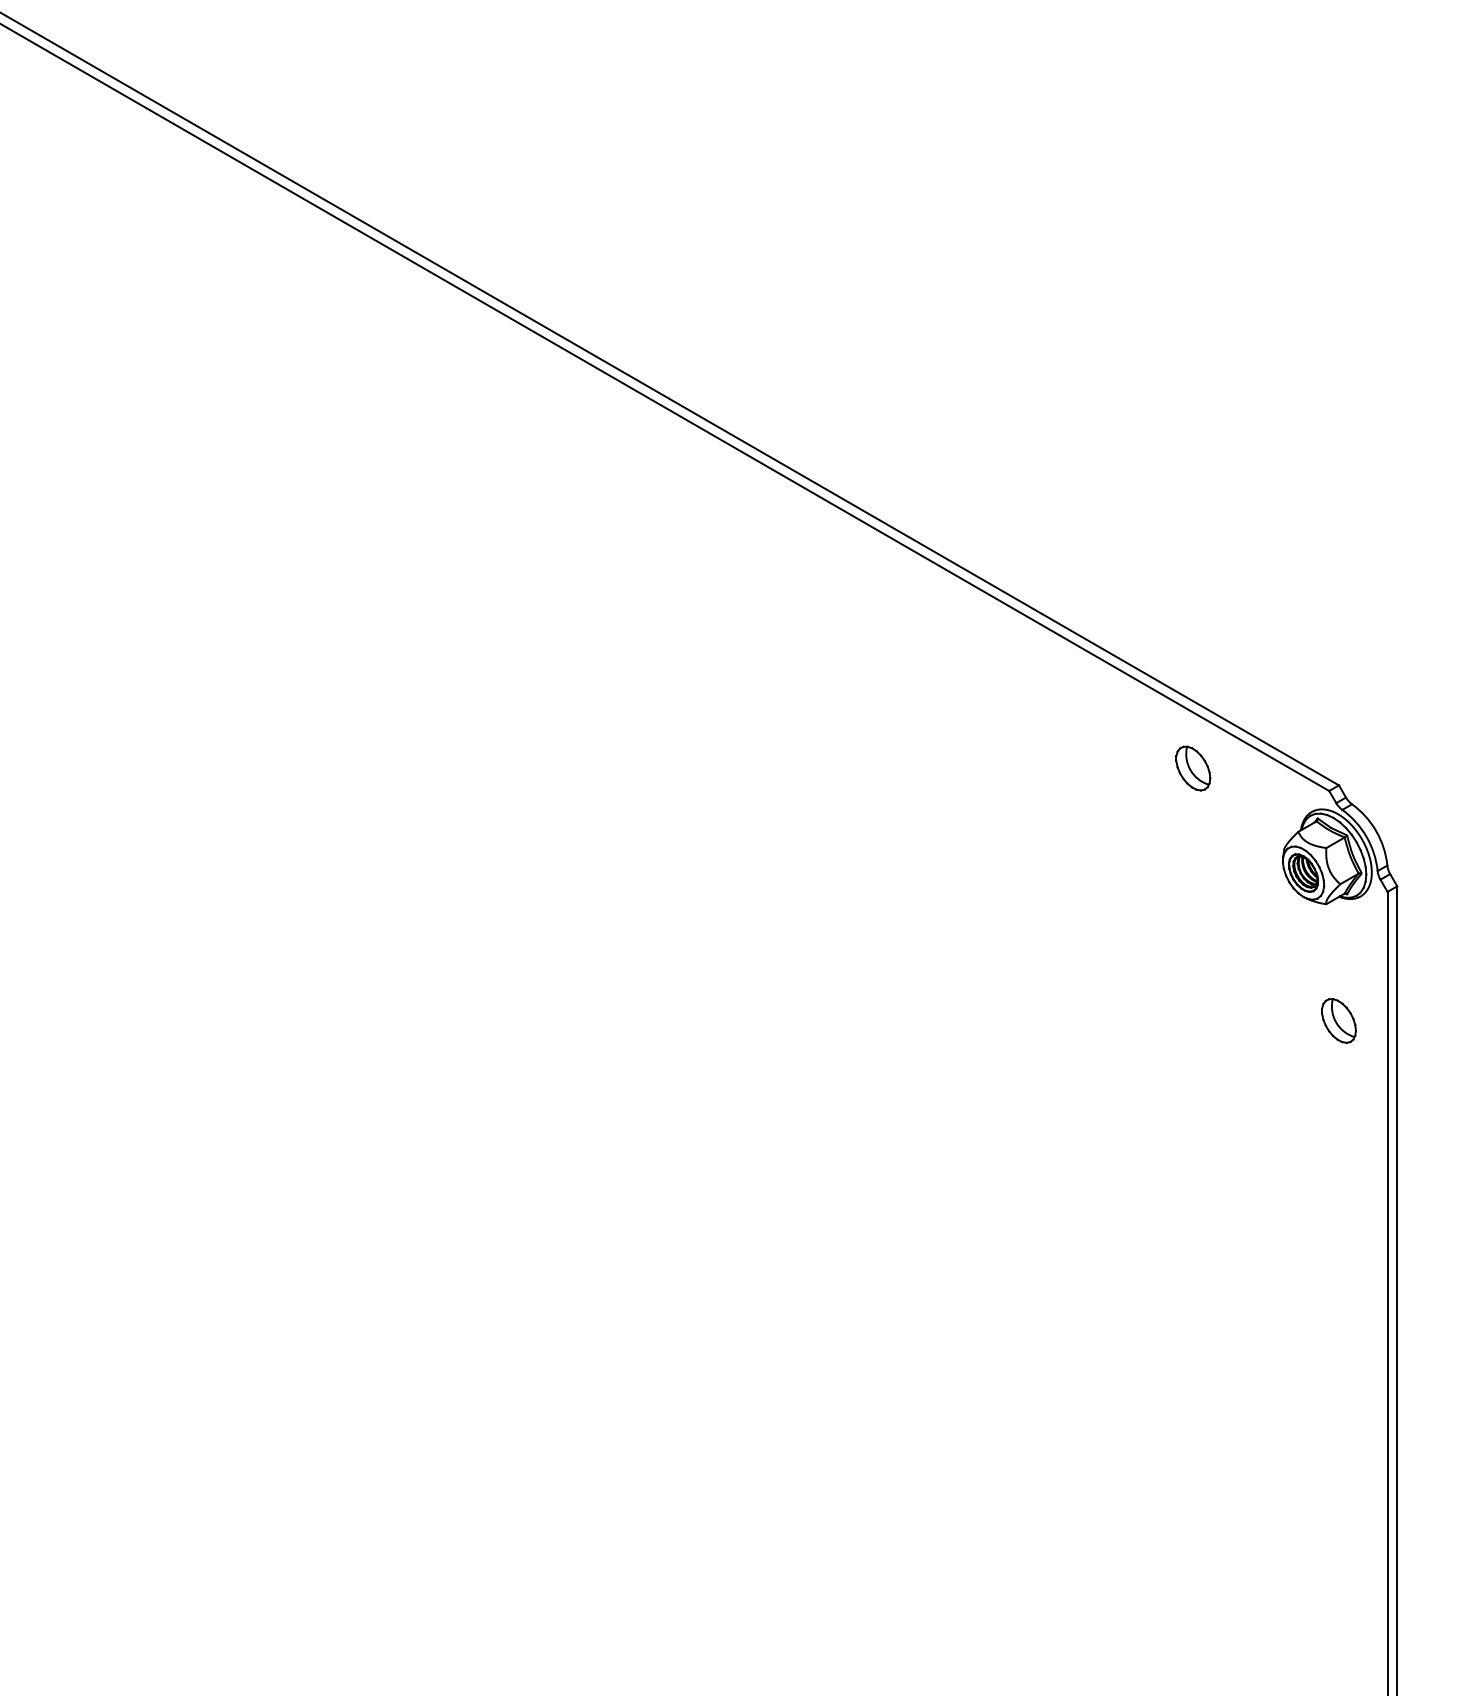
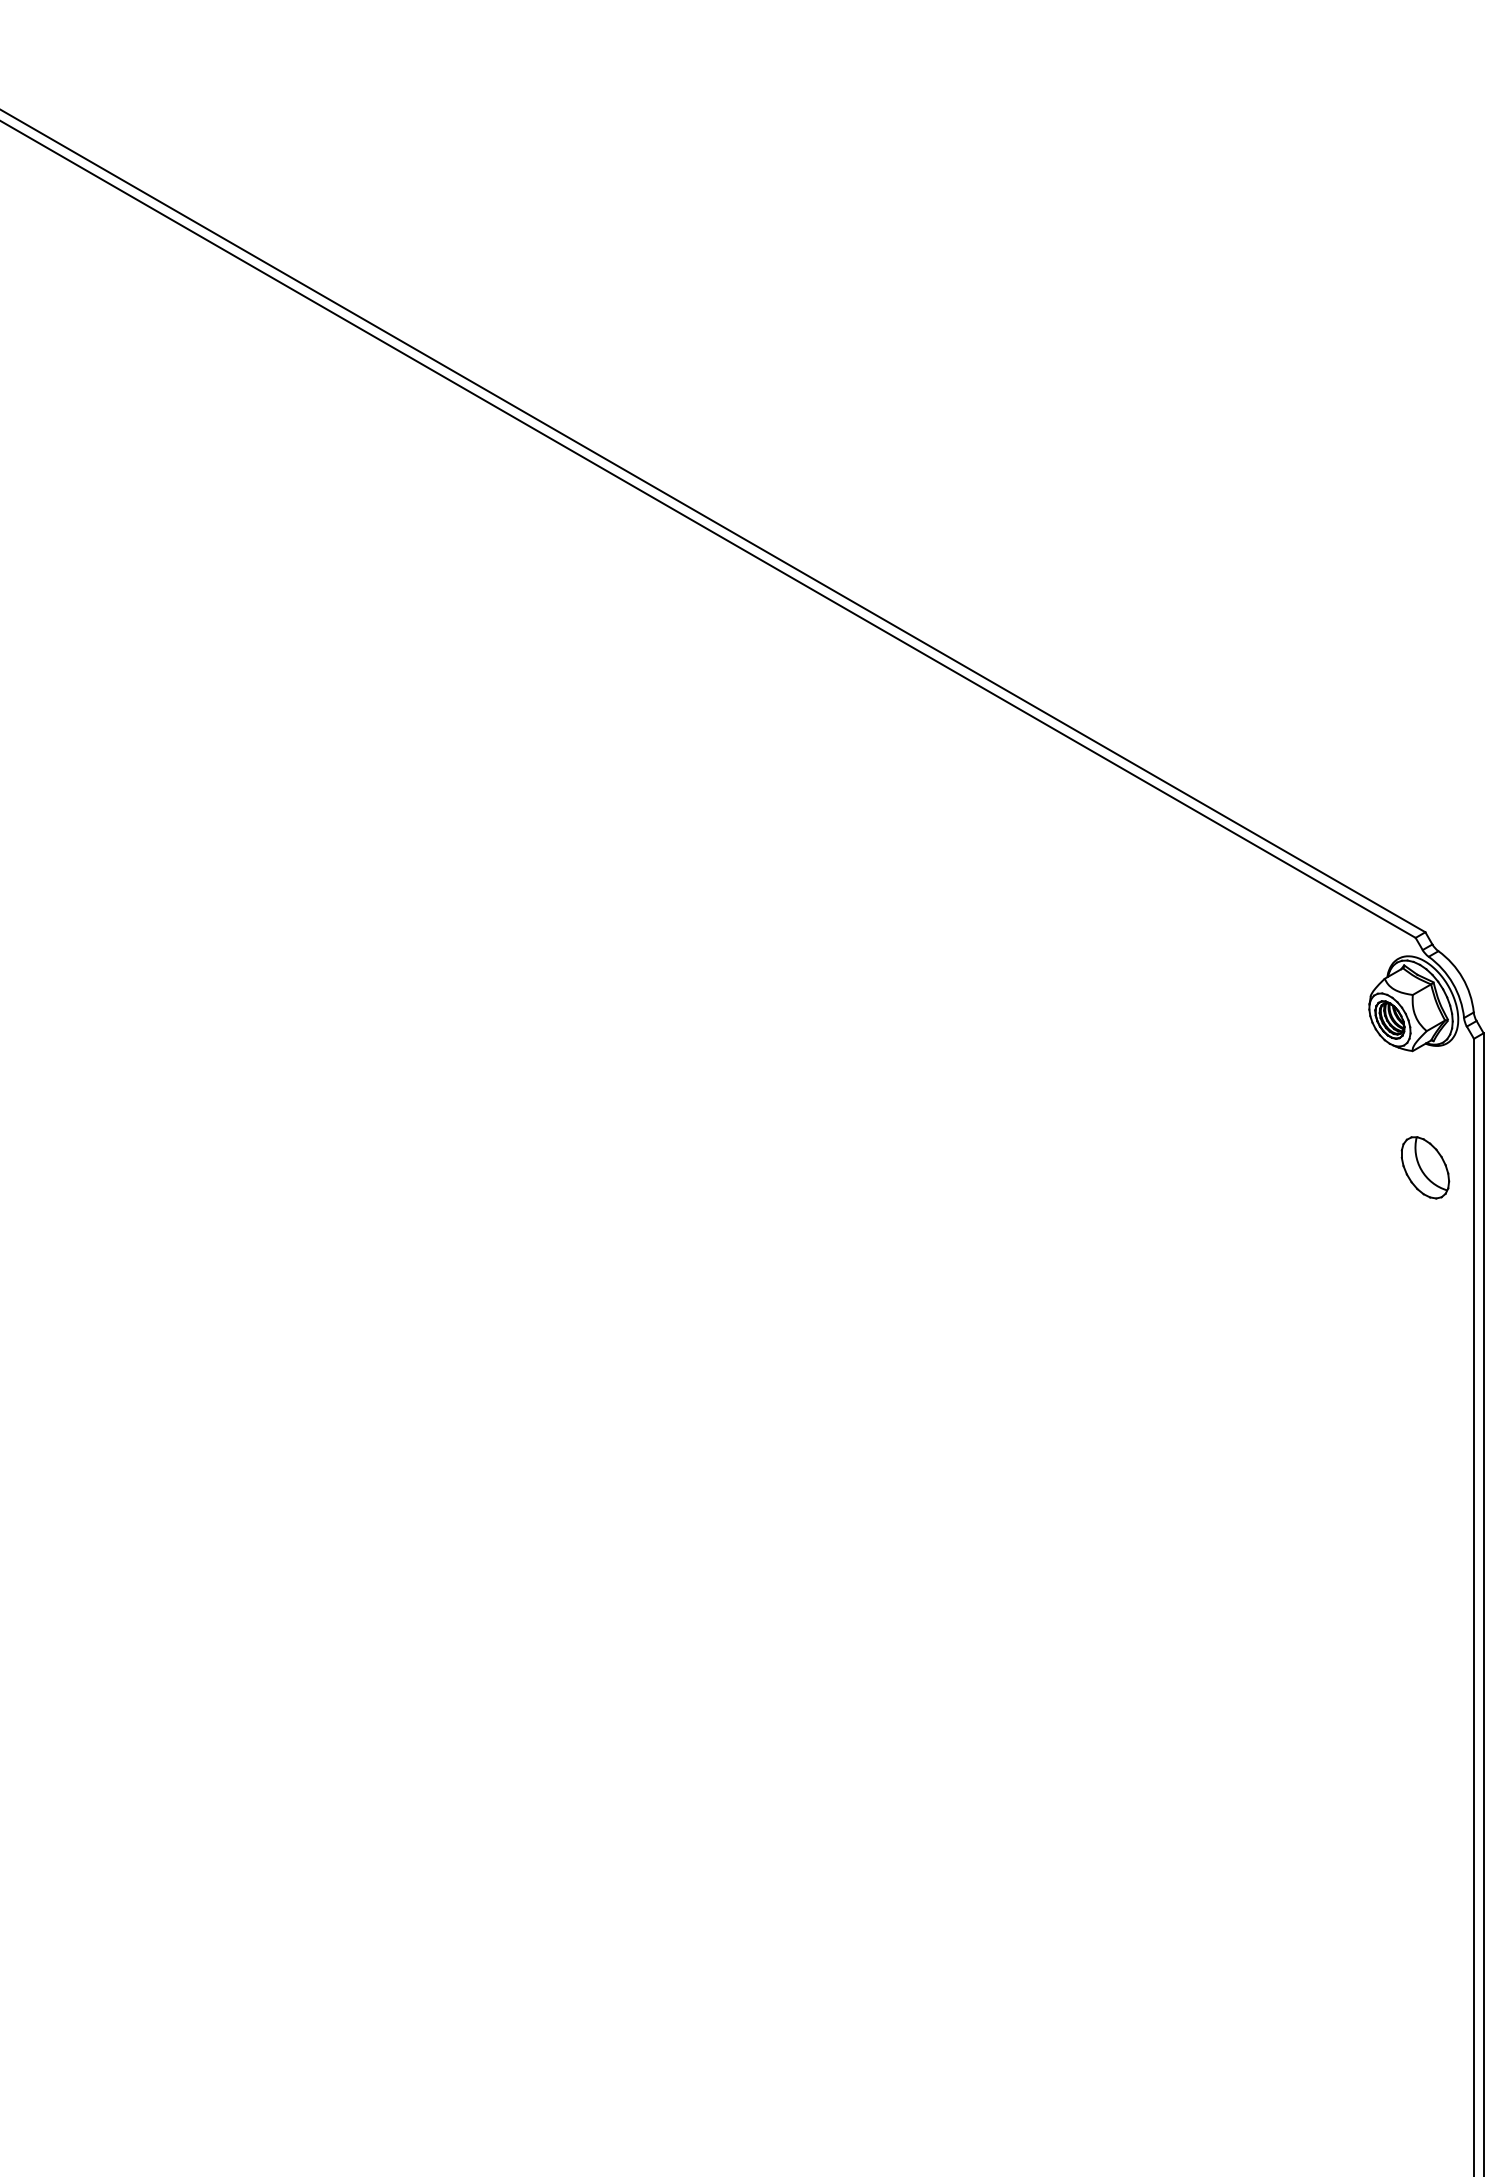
part: (1193, 768) -> (1279, 915), removed
part: (1339, 1020) -> (1425, 1167), size x1.4

